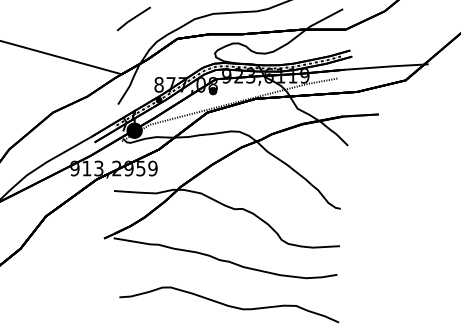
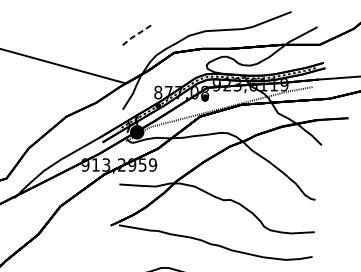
line: (132, 18) -> (135, 35), solid -> dashed

